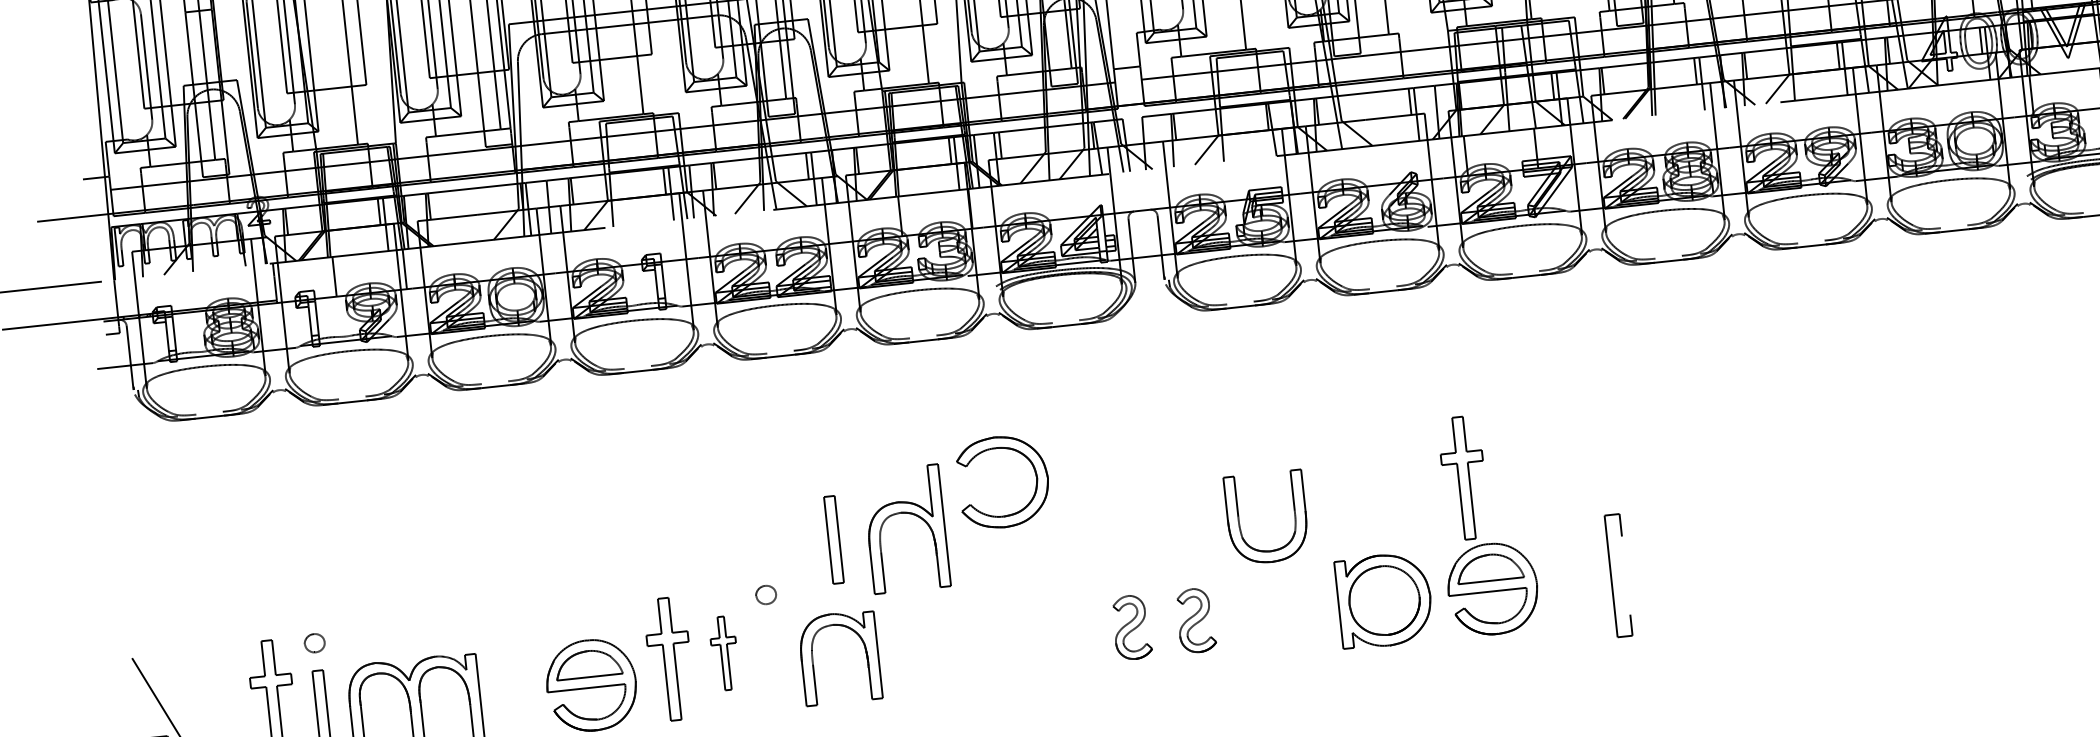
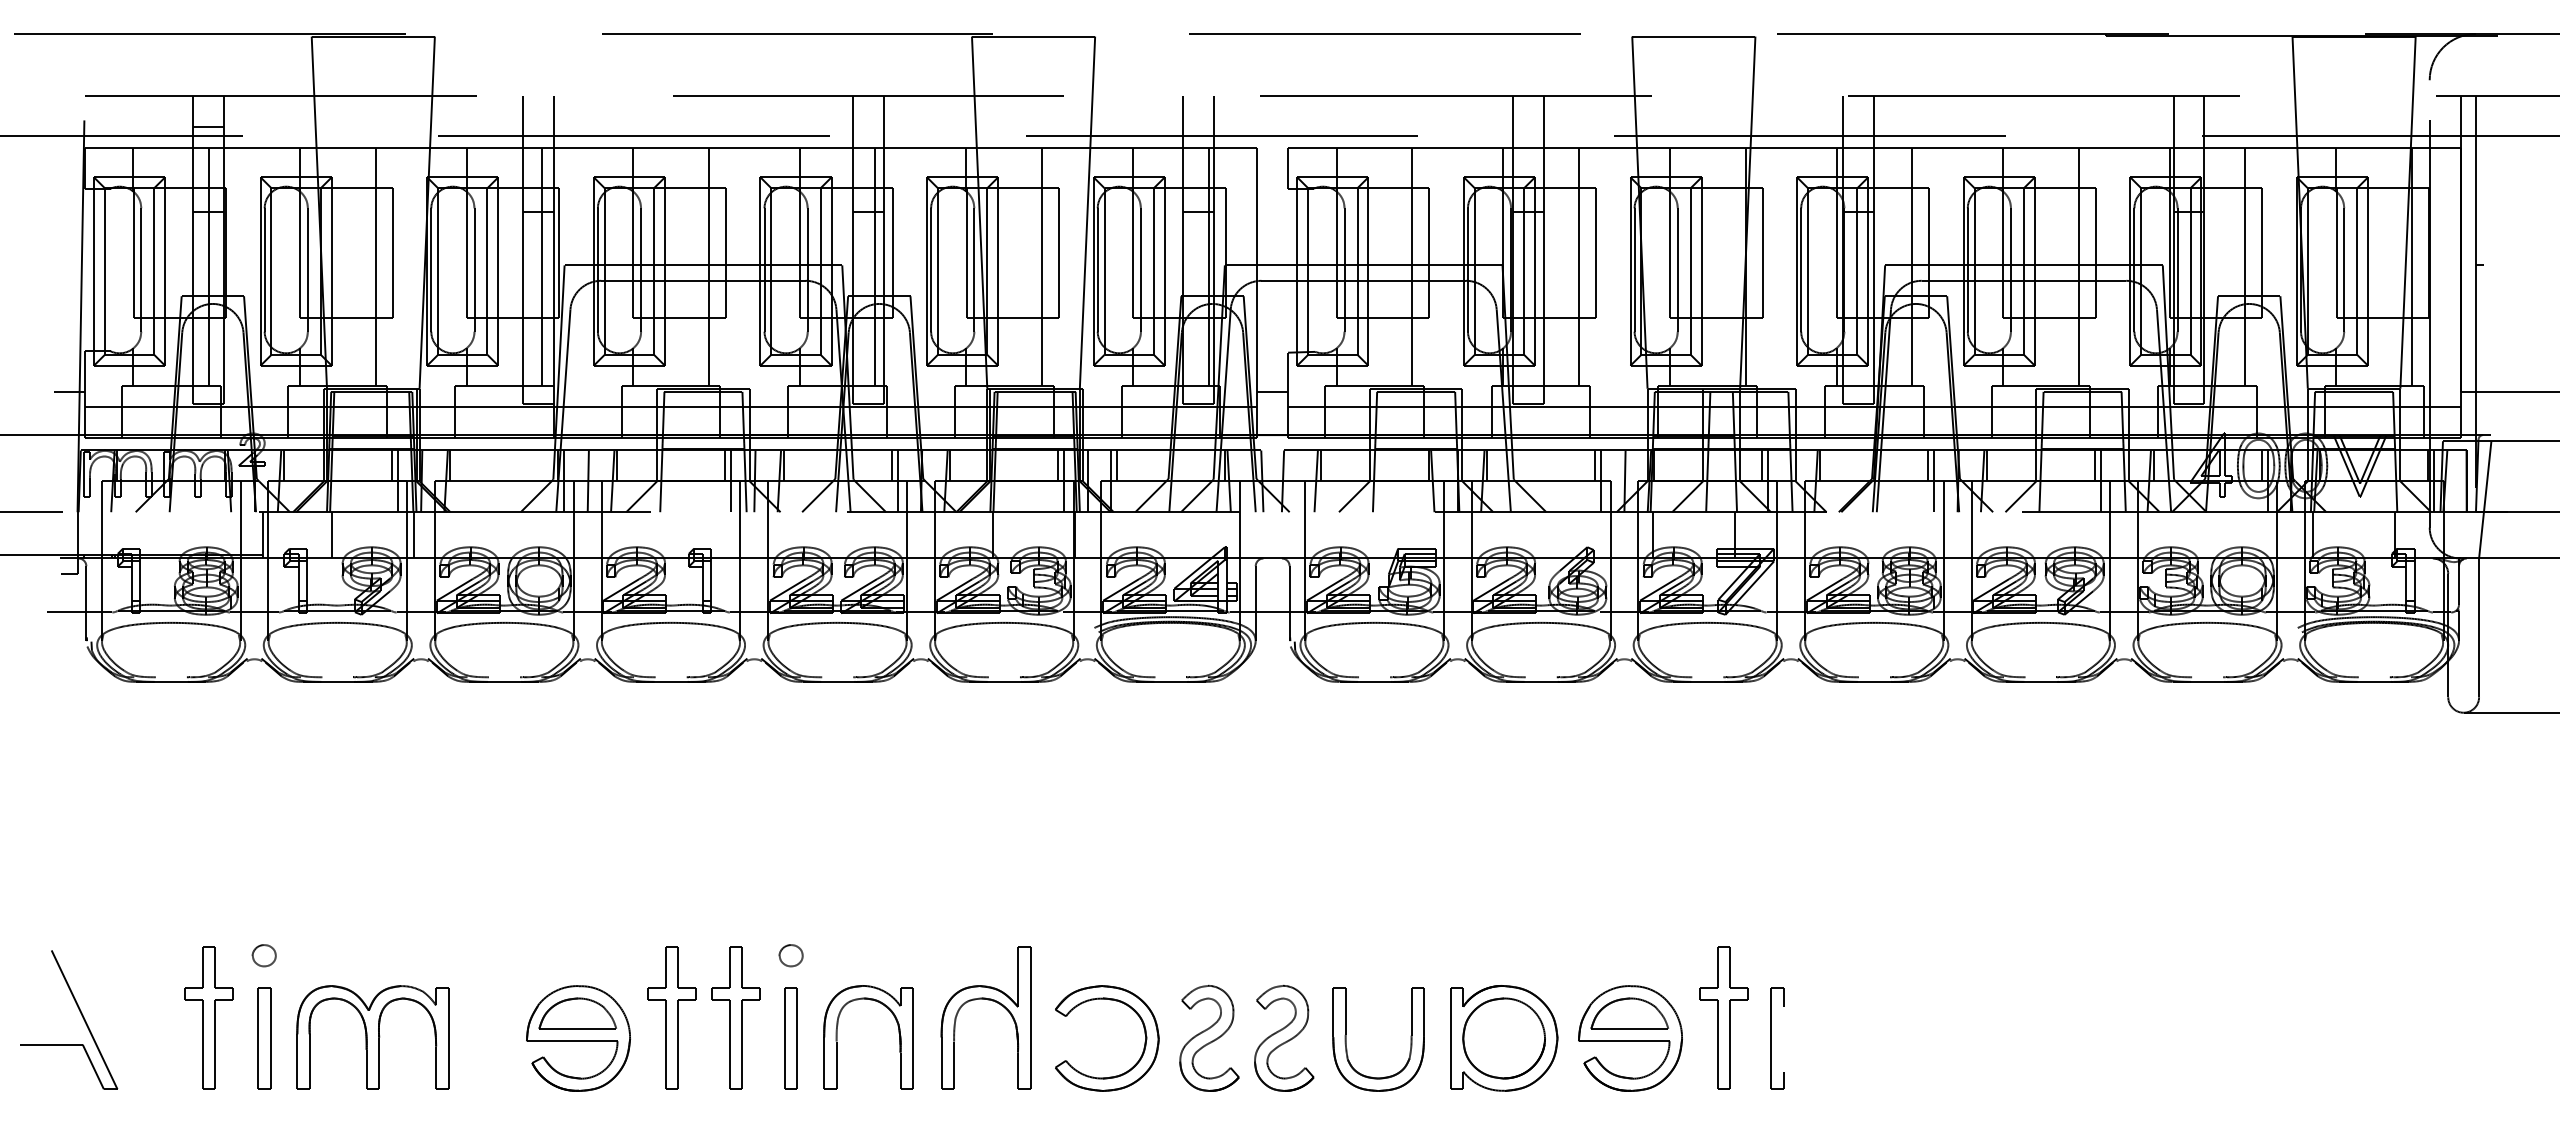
part: (1463, 477) -> (1723, 1017), moved
part: (1035, 486) -> (1143, 1047), moved
part: (905, 514) -> (987, 1000), moved
part: (1239, 520) -> (1346, 1039), moved
part: (833, 539) -> (790, 1038), moved
part: (1618, 575) -> (1777, 1038), size x0.71
part: (1196, 619) -> (1284, 1037), size x1.43
part: (1132, 626) -> (1209, 1037), size x1.43
part: (724, 653) -> (735, 1017), size x1.67

